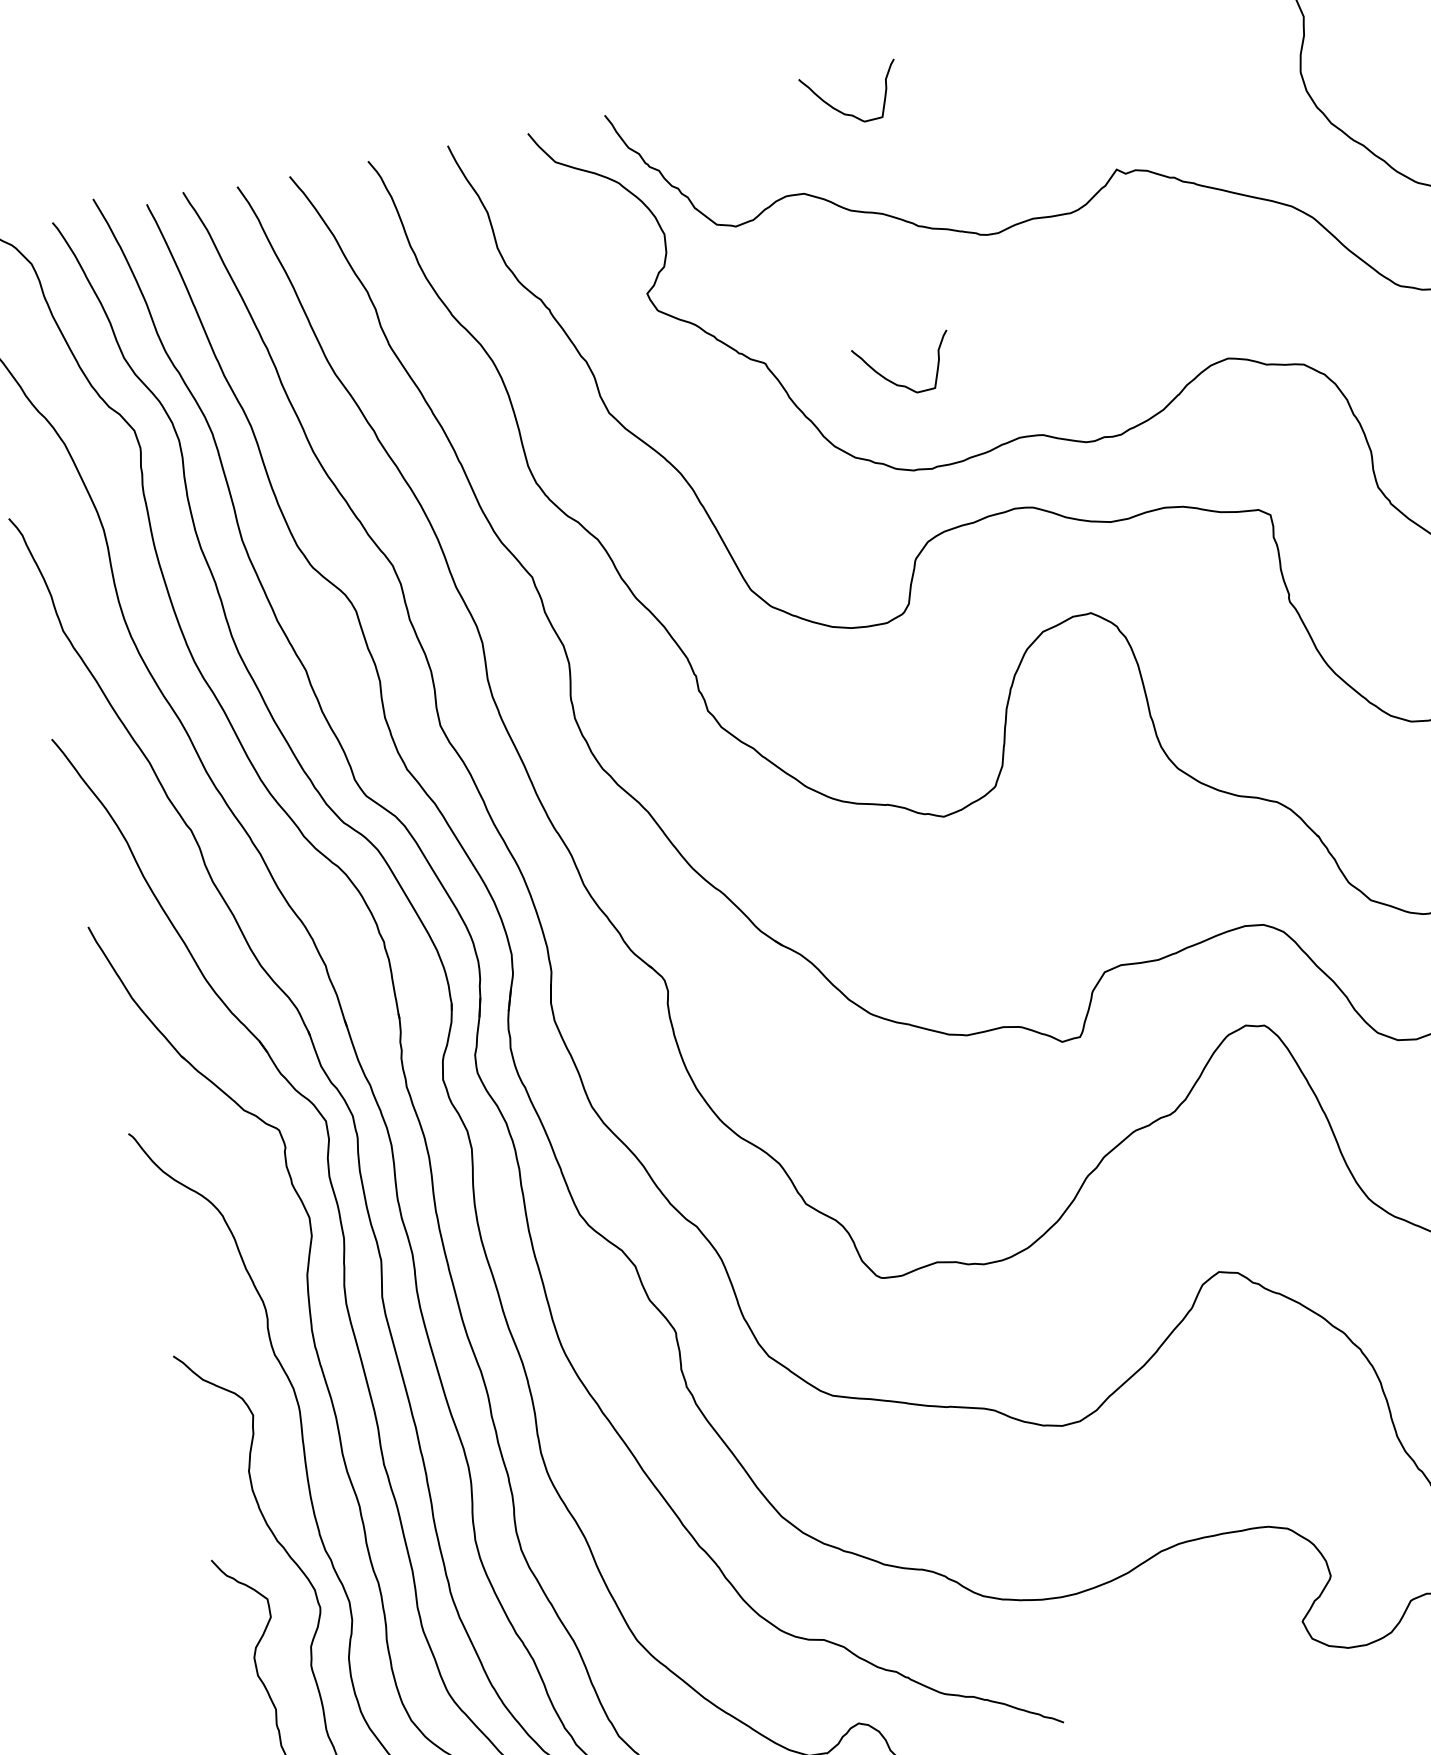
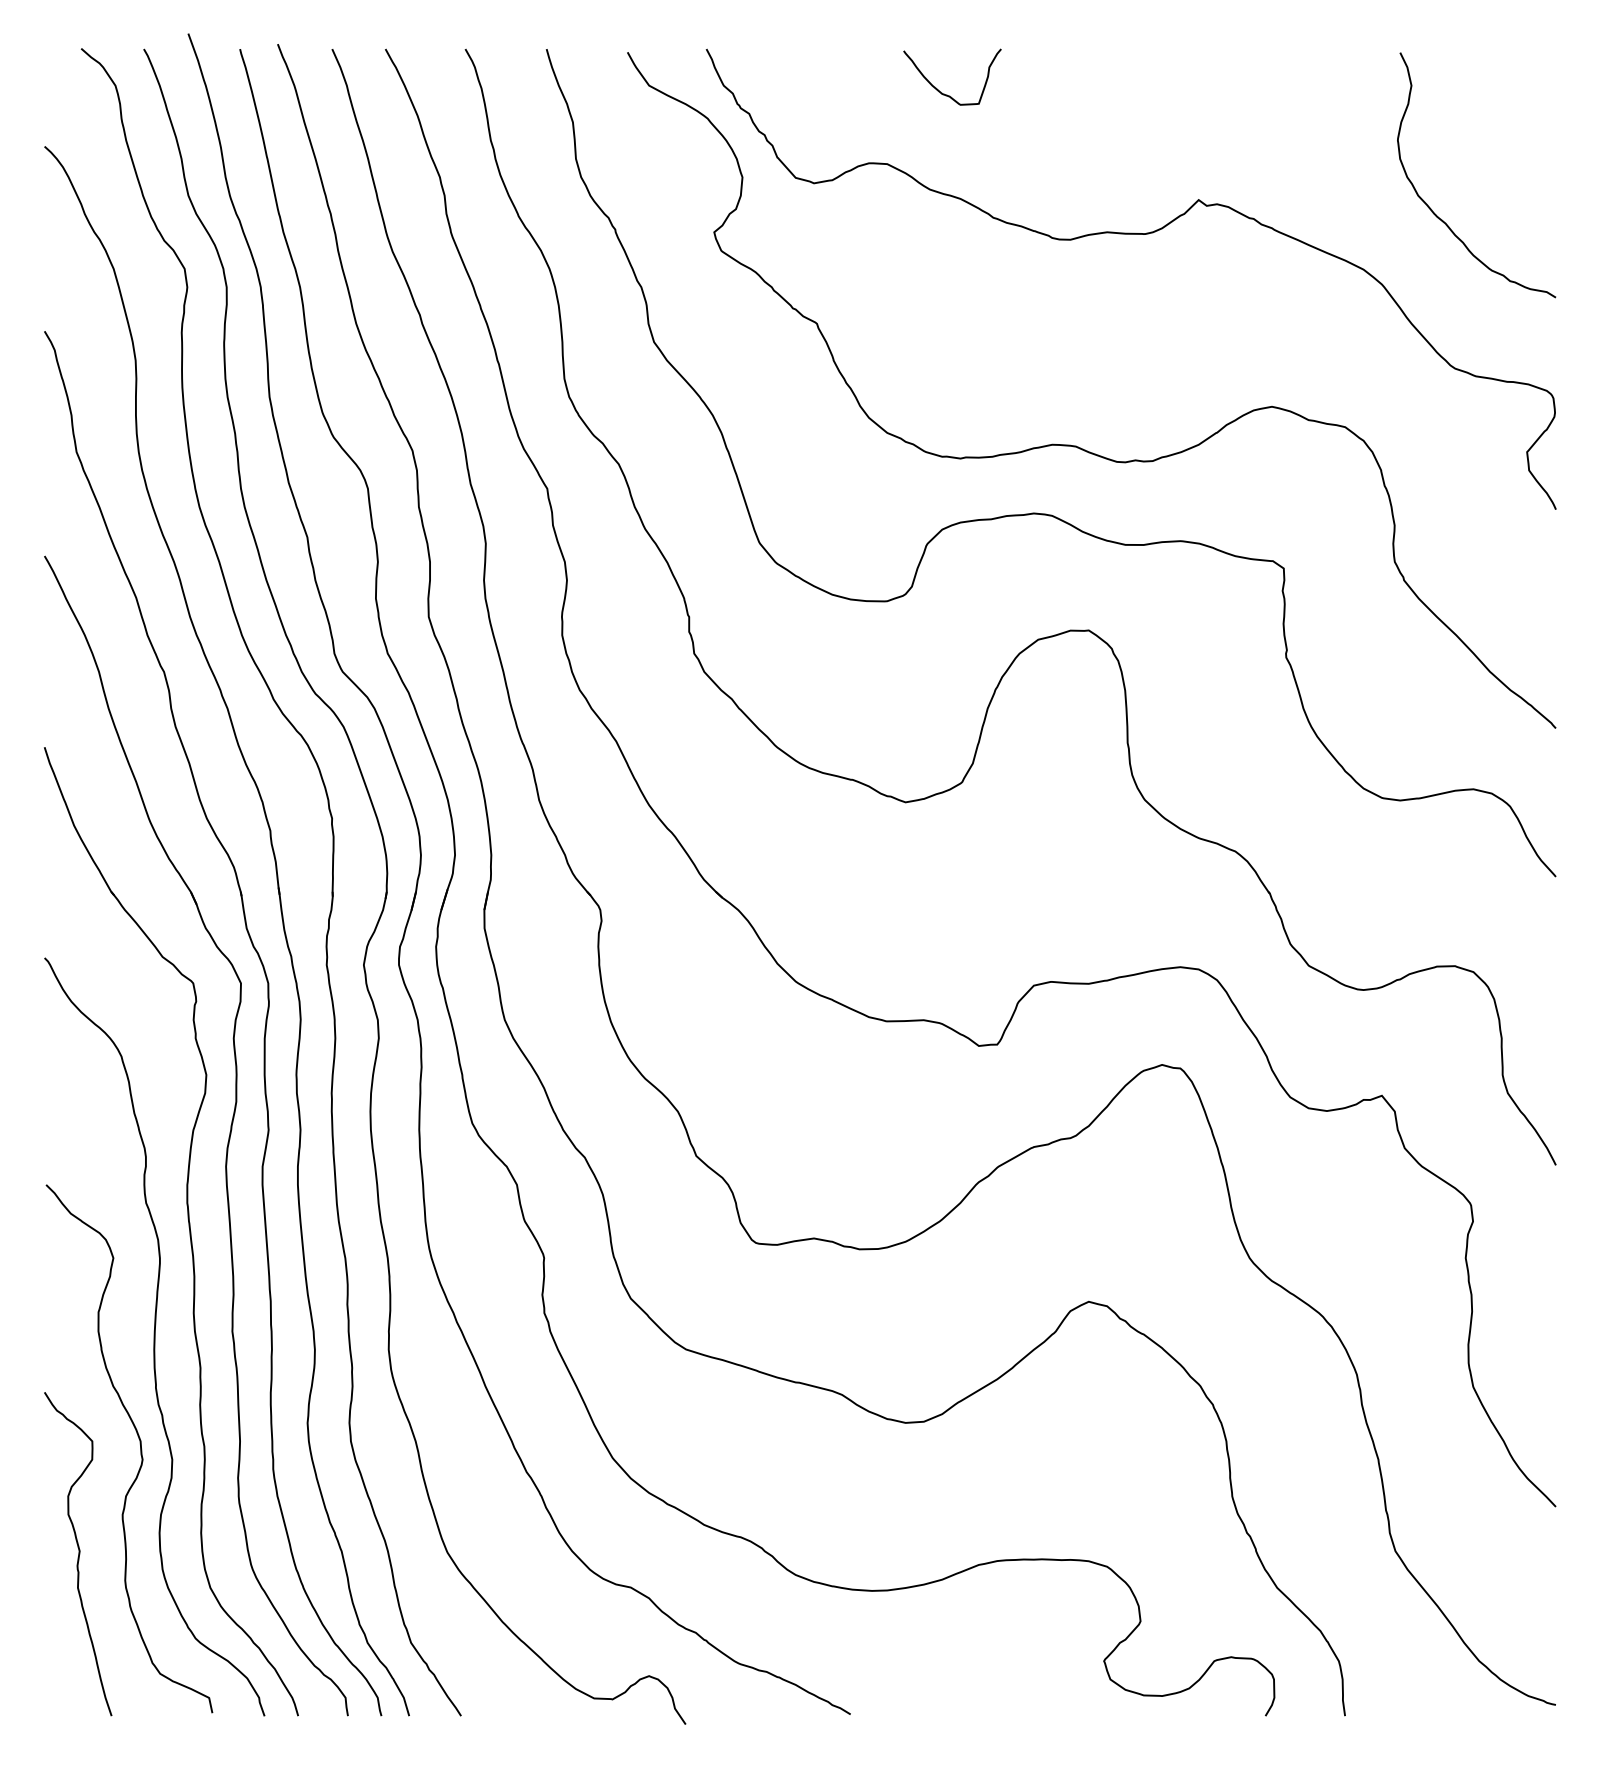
curve: (902, 384) -> (947, 370), removed

